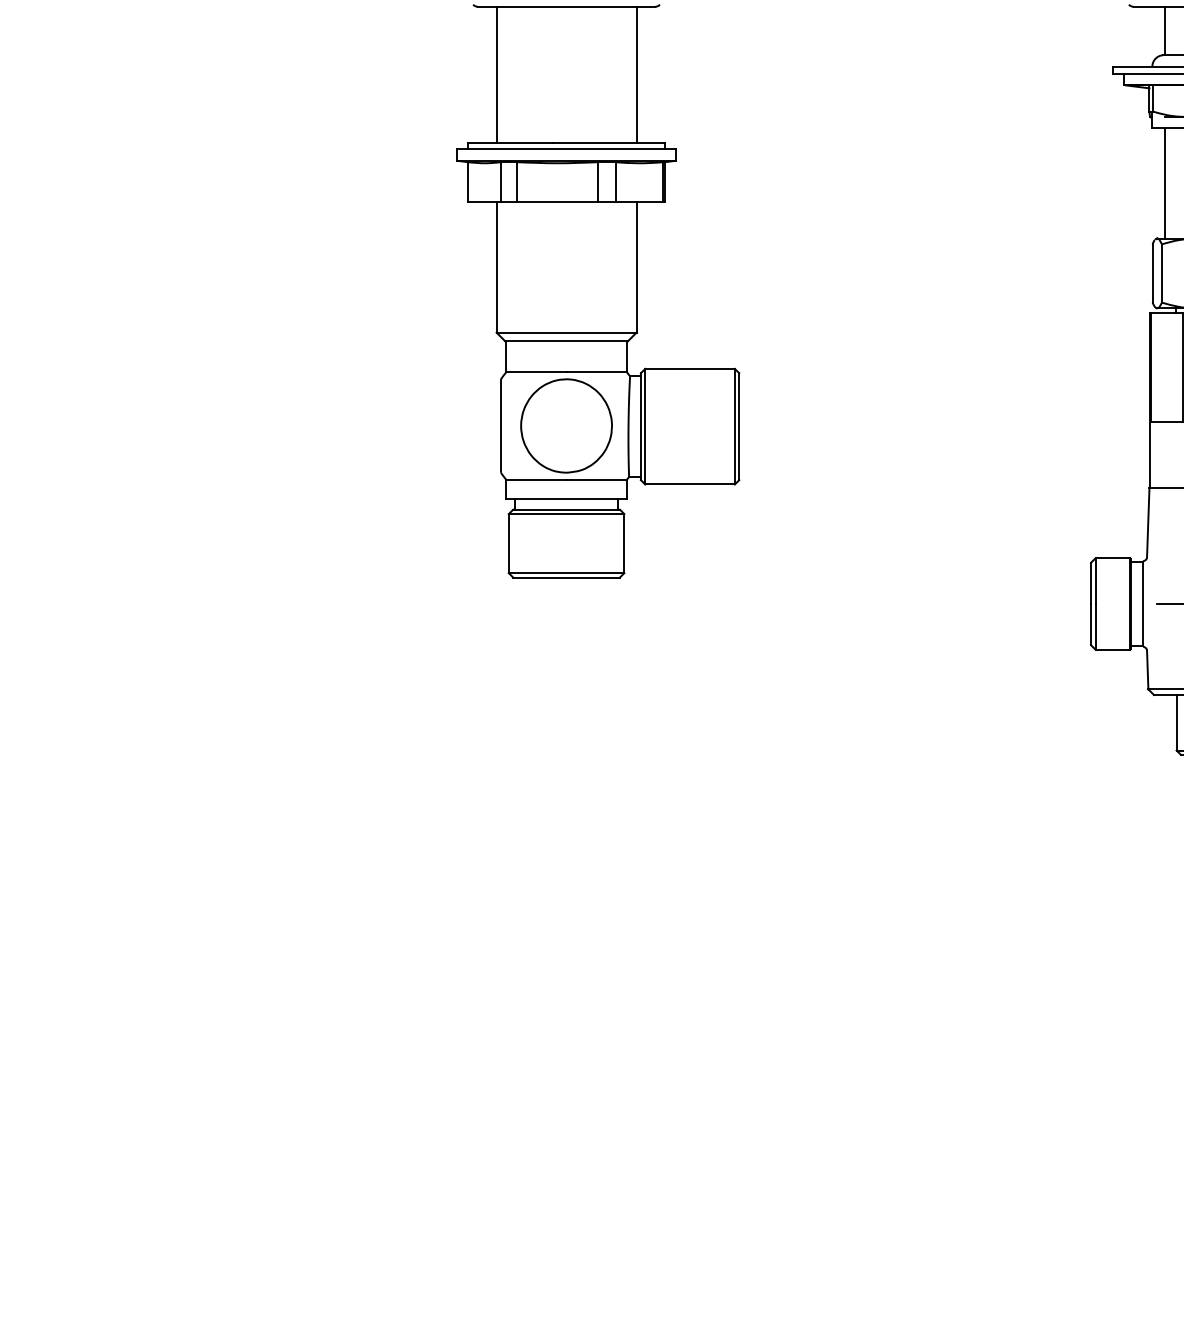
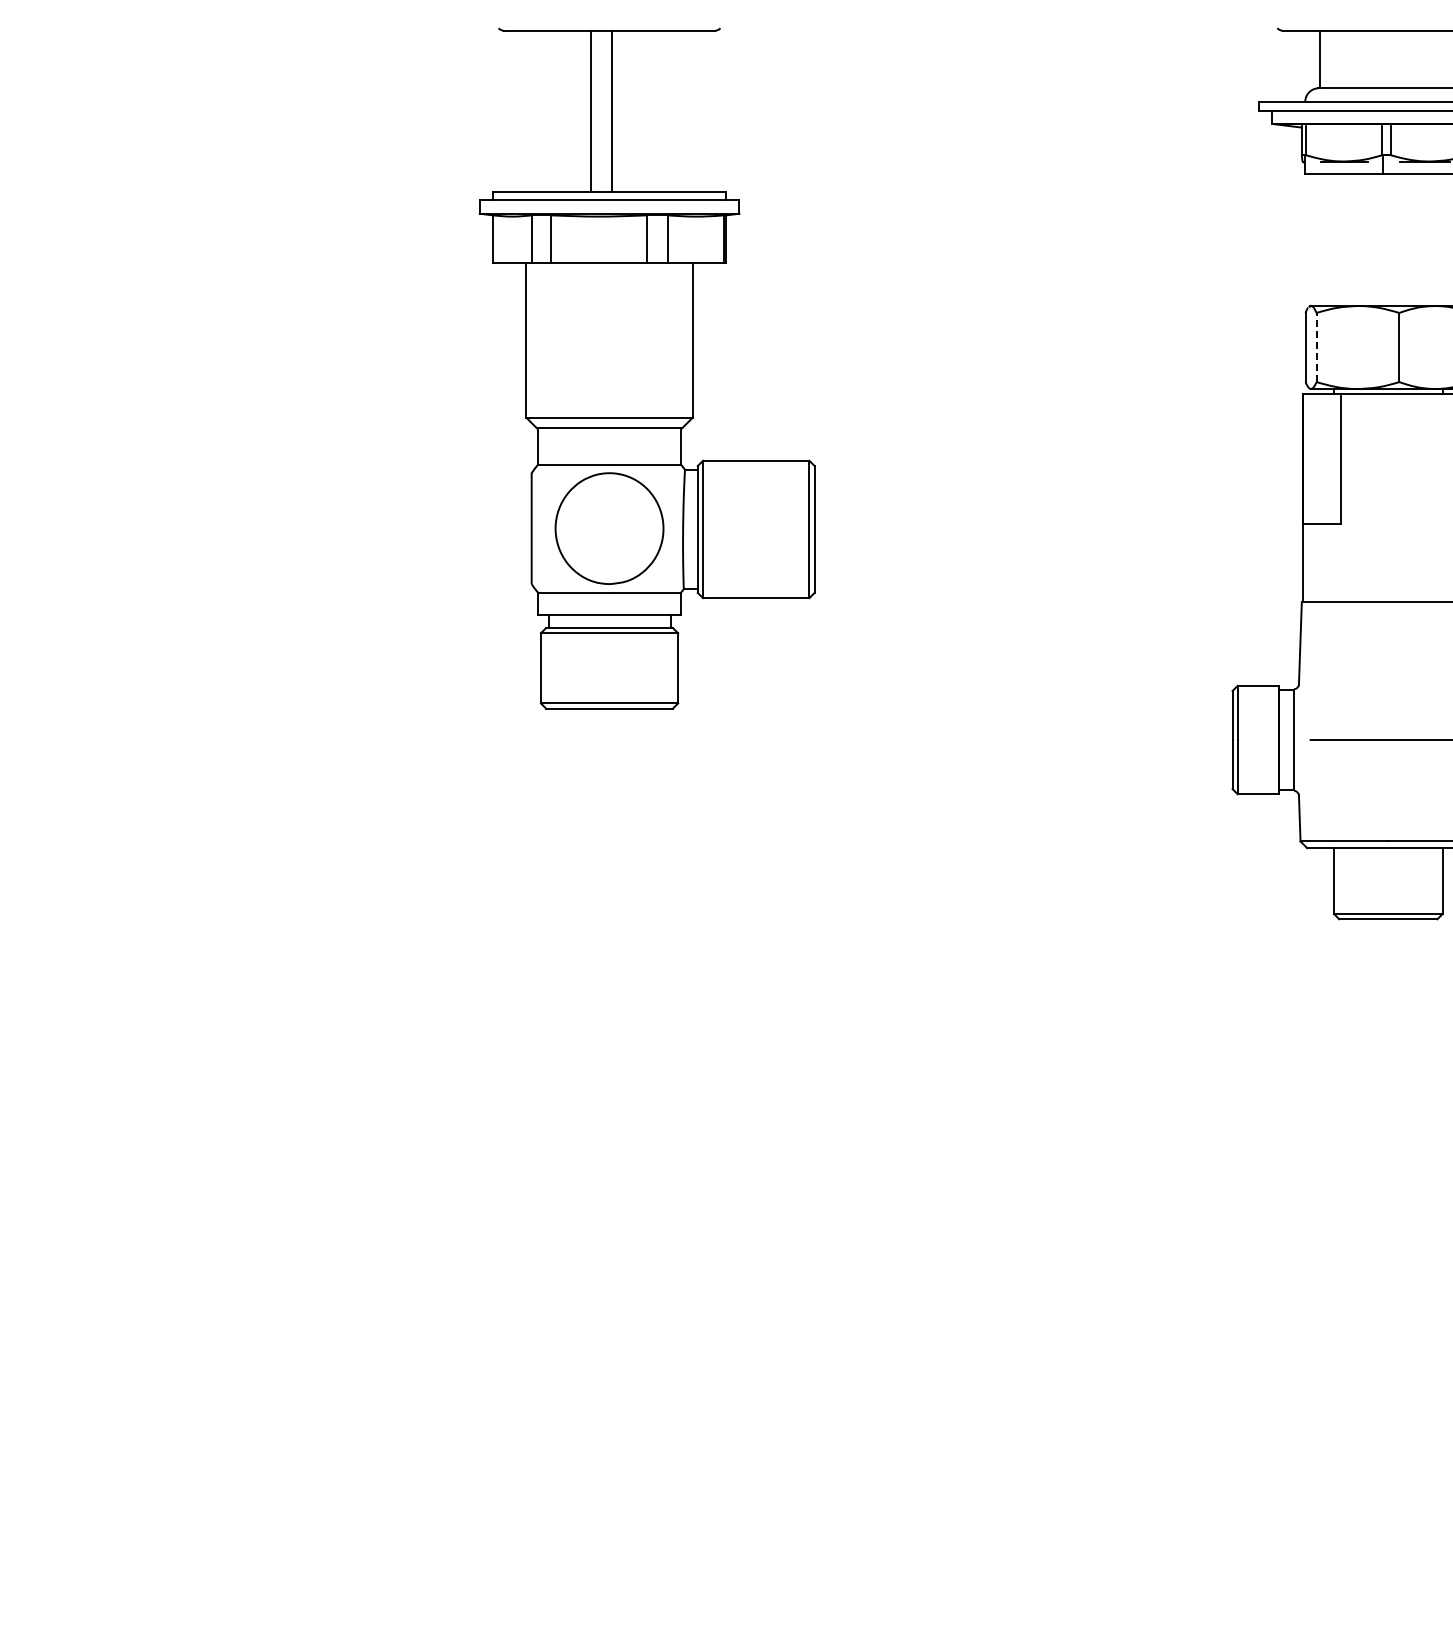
line: (496, 73) -> (591, 110), moved
line: (636, 73) -> (611, 110), moved
line: (1164, 183) -> (1319, 240), removed
line: (1161, 273) -> (1316, 347), solid -> dashed

